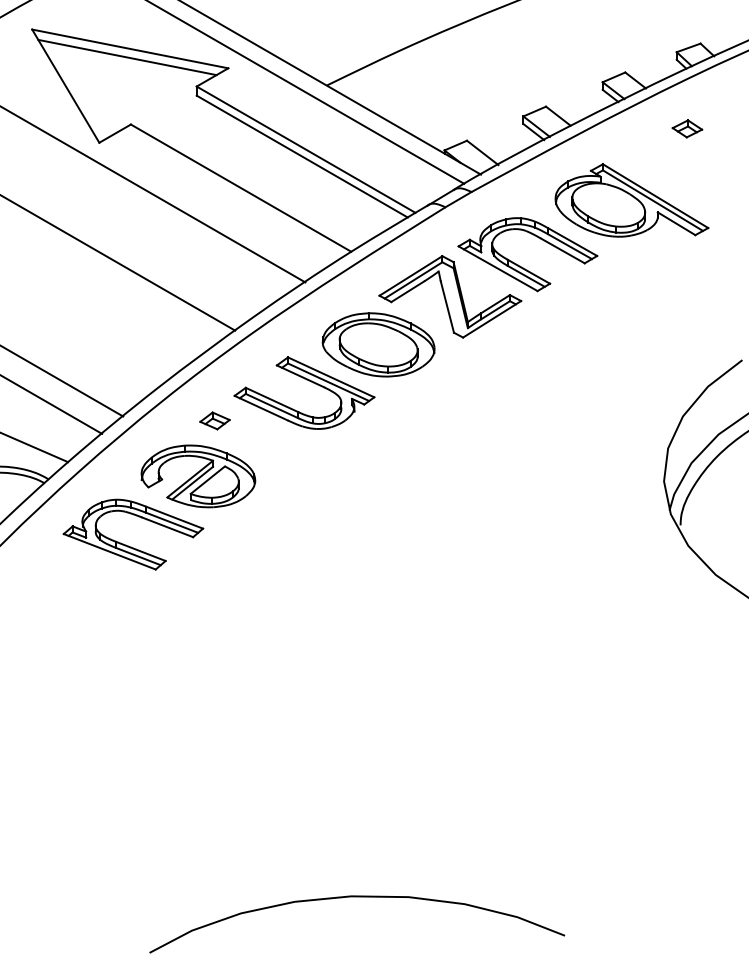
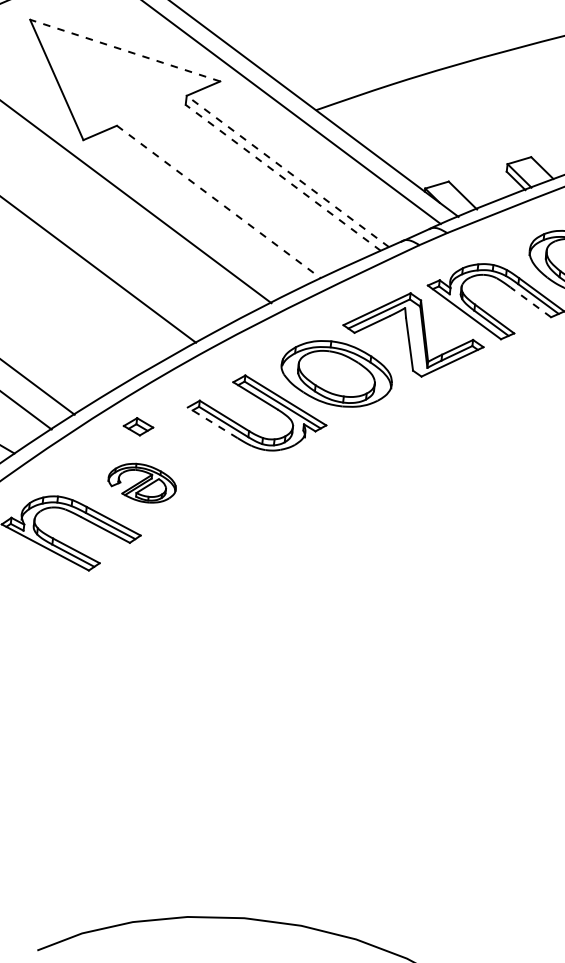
line: (130, 48) -> (125, 50), solid -> dashed
line: (127, 57) -> (121, 58), removed
line: (305, 149) -> (287, 171), solid -> dashed
line: (302, 156) -> (283, 177), solid -> dashed
line: (241, 188) -> (219, 202), solid -> dashed
line: (562, 250) -> (530, 301), solid -> dashed
line: (260, 407) -> (212, 422), solid -> dashed
part: (214, 420) -> (138, 426), moved
part: (198, 476) -> (142, 483), size x0.6

